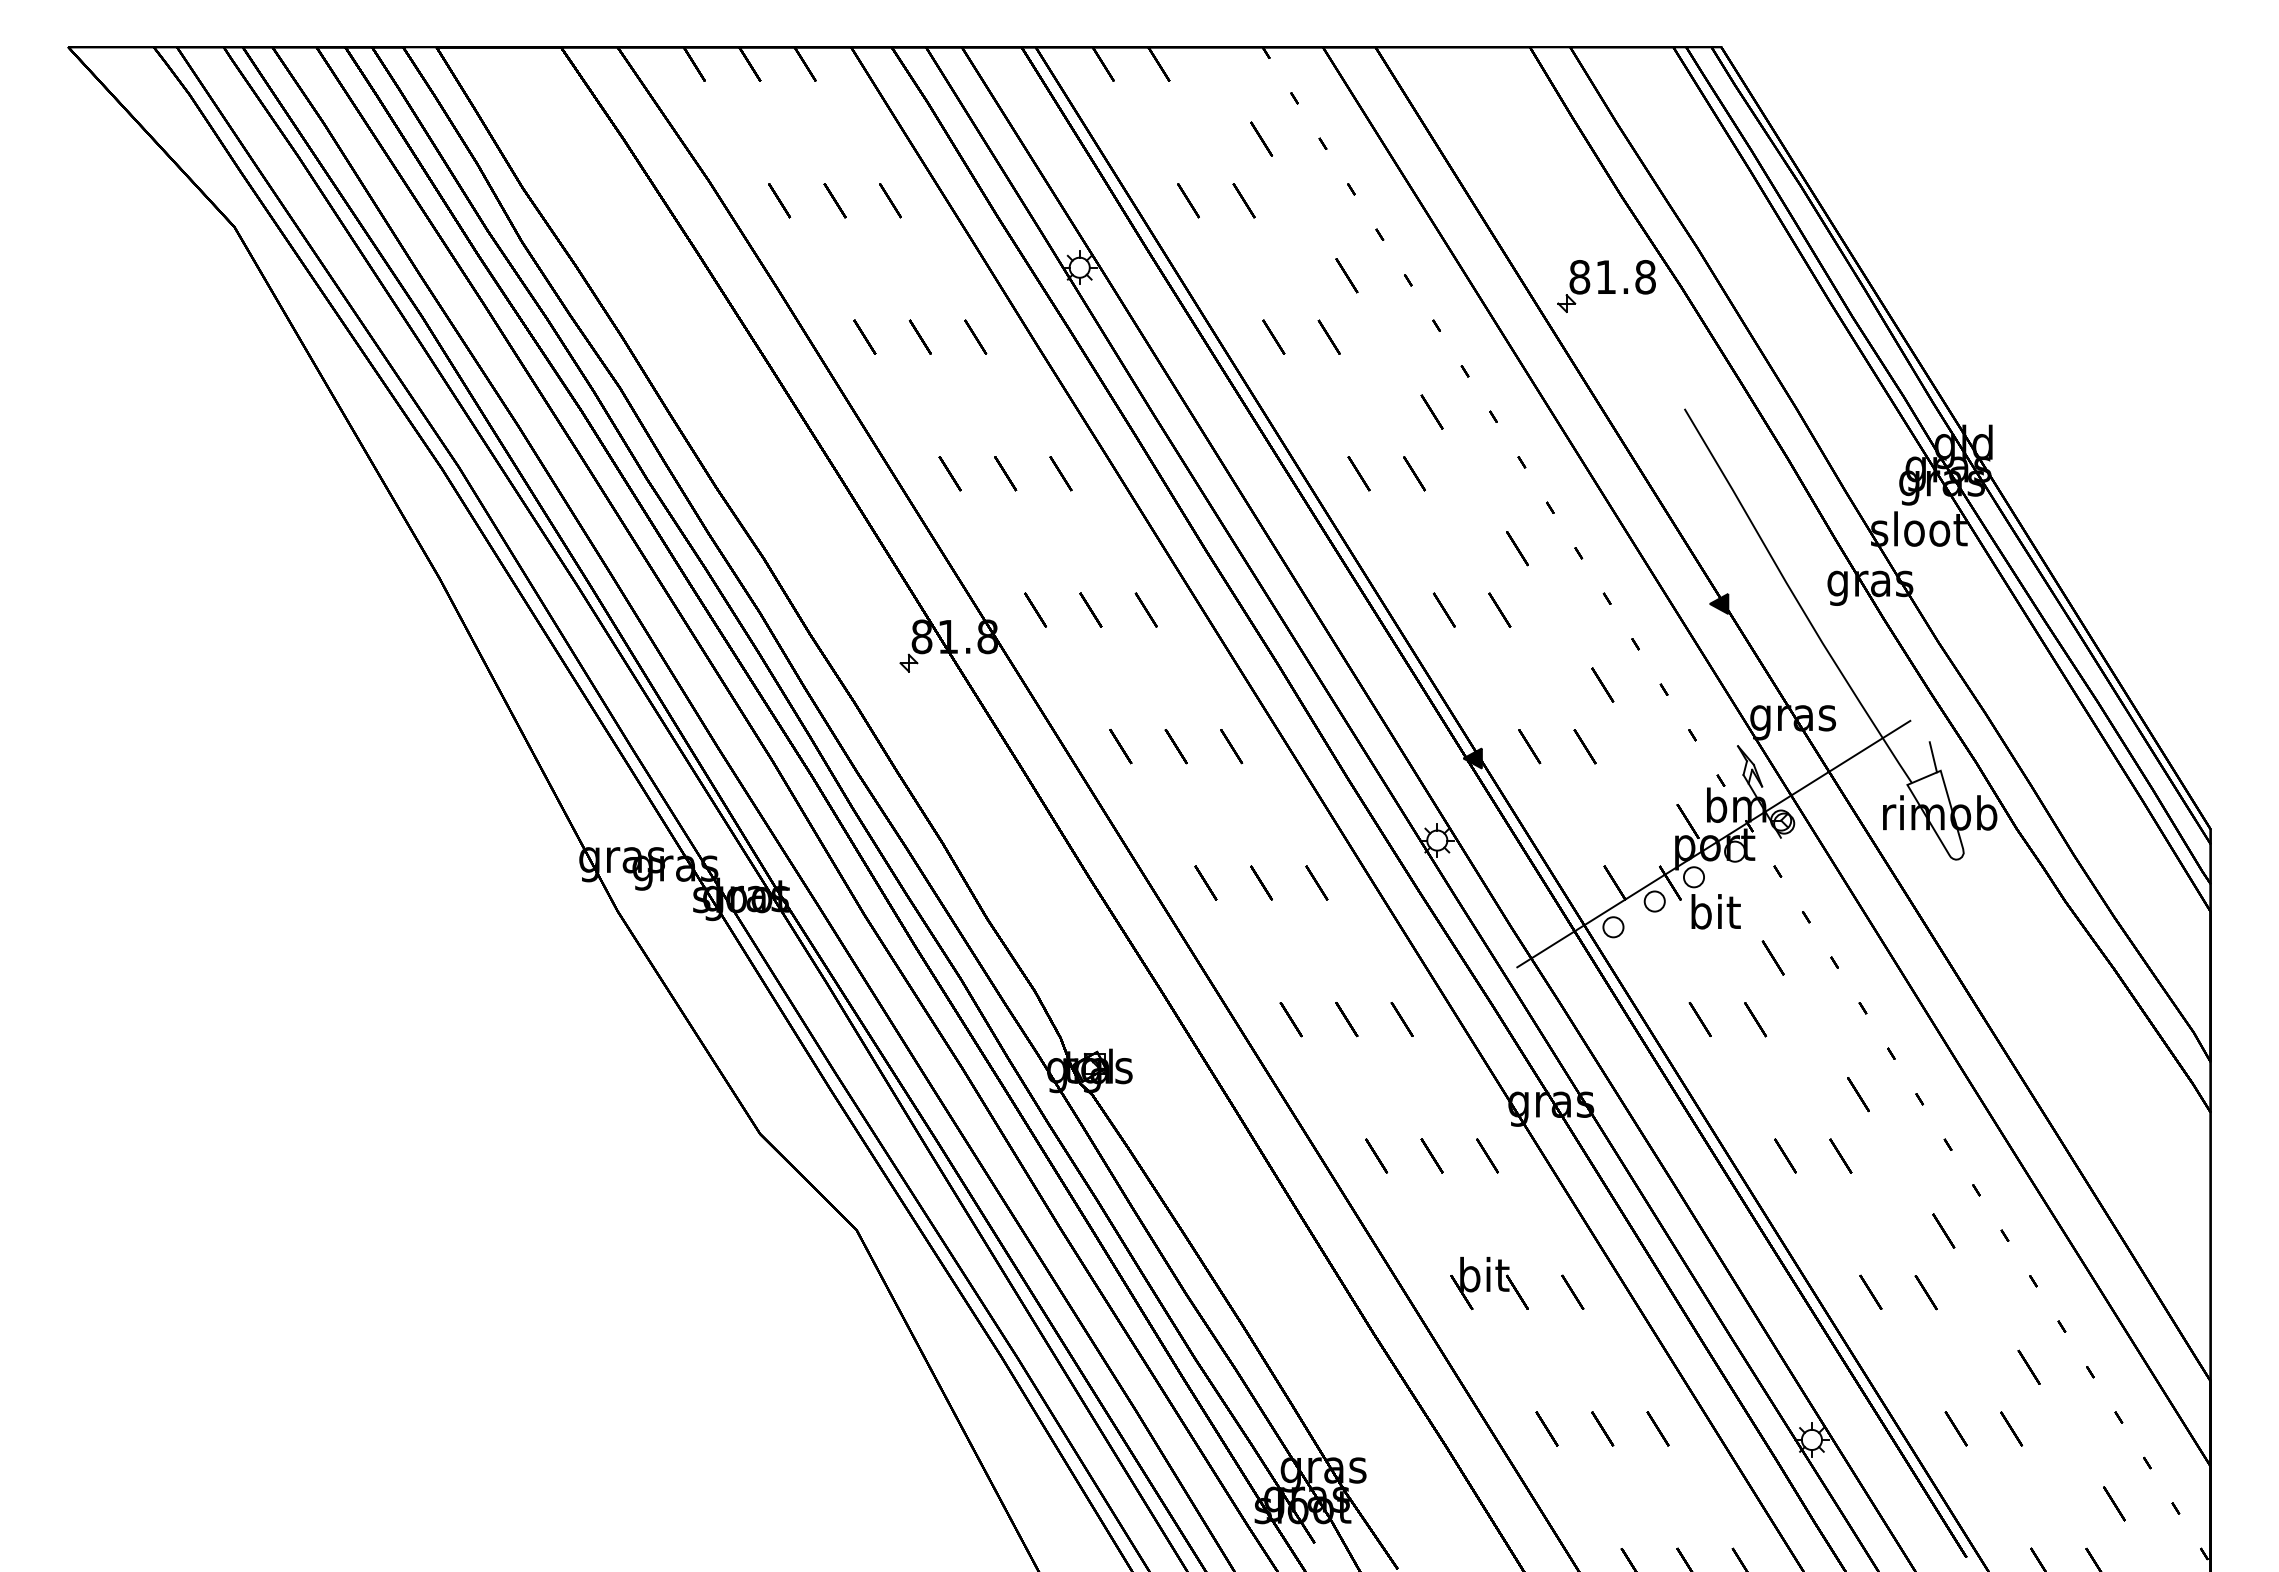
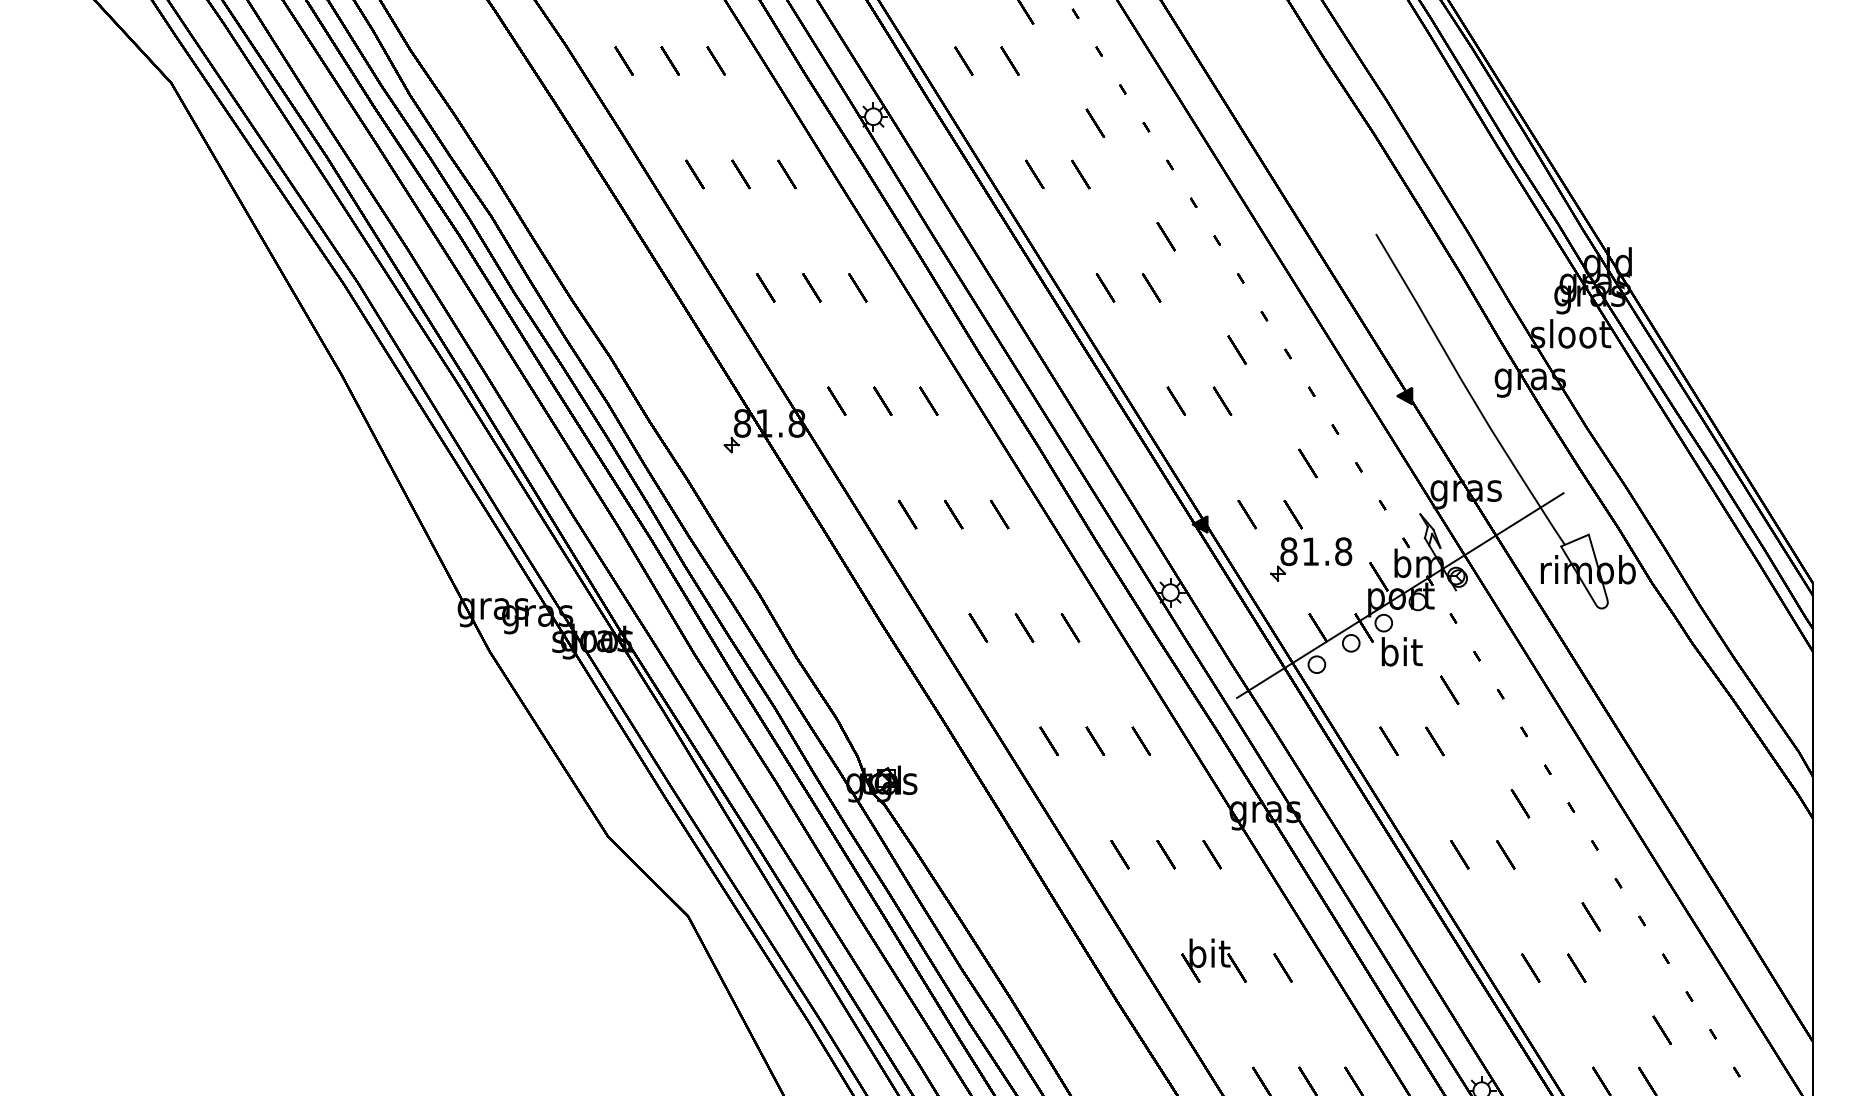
part: (1606, 286) -> (1311, 559), moved
line: (1932, 757) -> (1581, 523), removed

